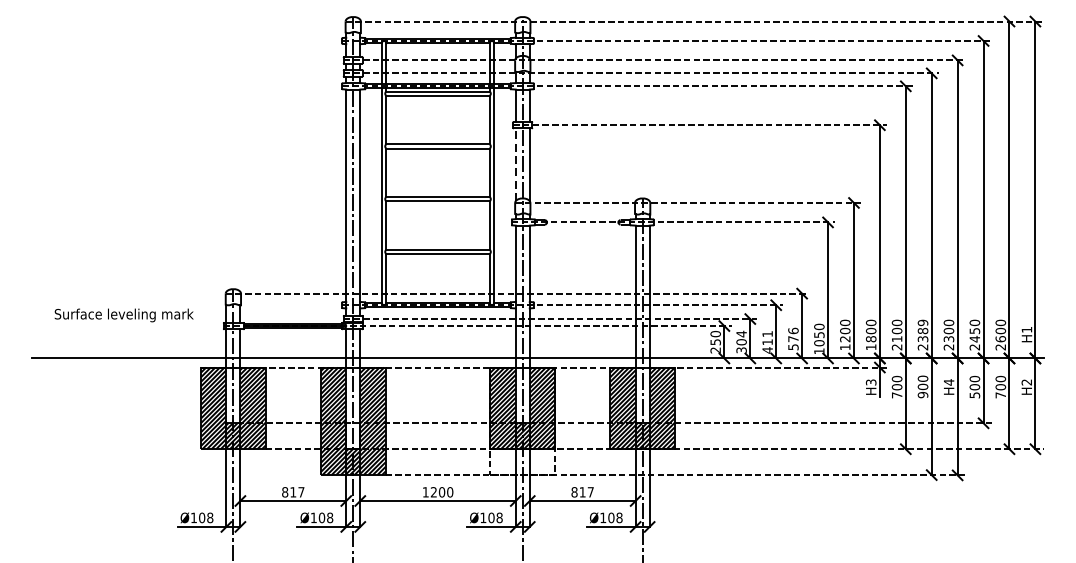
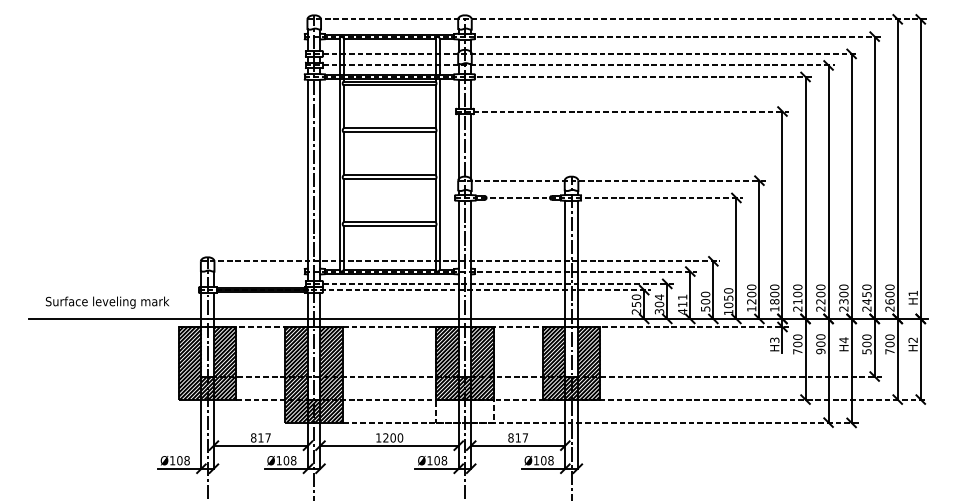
line: (515, 164) -> (458, 146), dashed -> solid
text: (122, 315) -> (106, 302), moved
text: (922, 330) -> (820, 294), 2389 -> 2200
text: (793, 334) -> (705, 297), 576 -> 500

